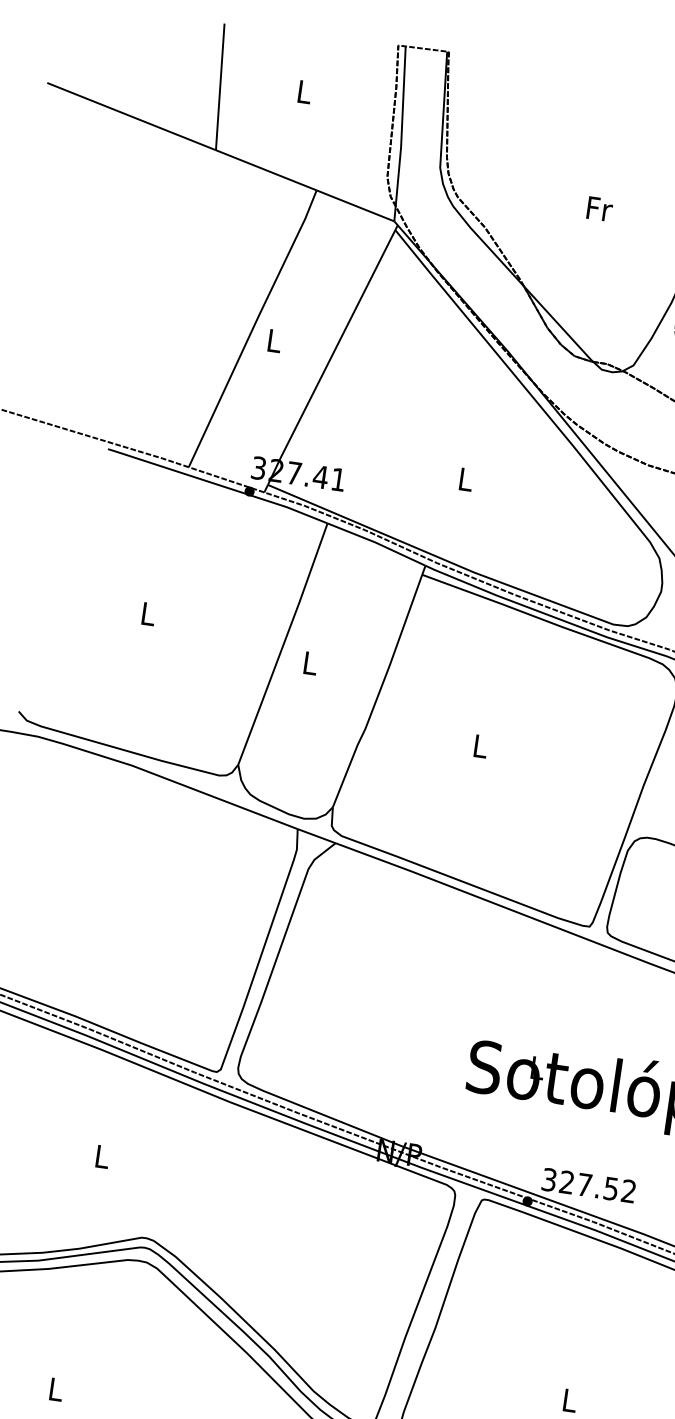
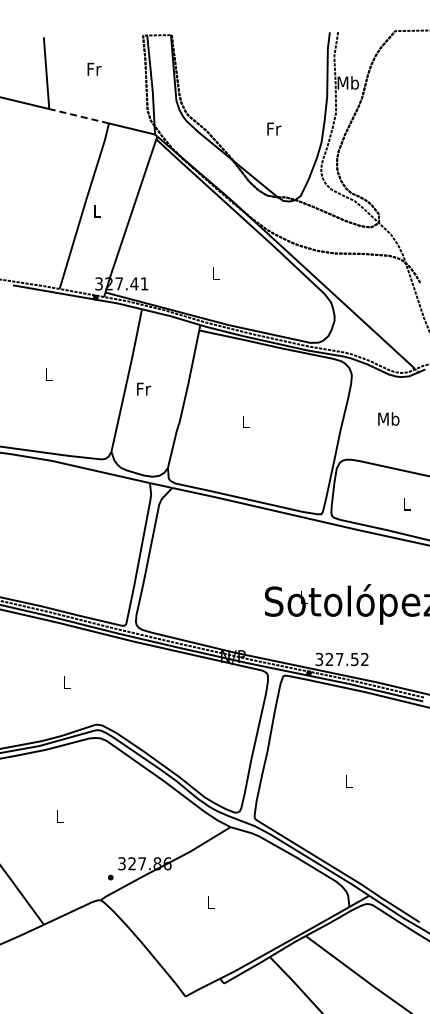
text: (305, 90) -> (94, 68), L -> Fr
line: (266, 170) -> (79, 116), solid -> dashed
text: (600, 208) -> (274, 128), moved
text: (311, 662) -> (144, 388), L -> Fr

